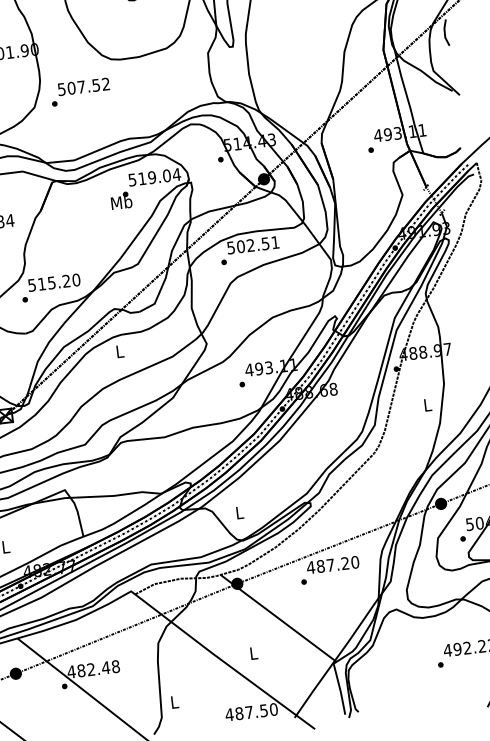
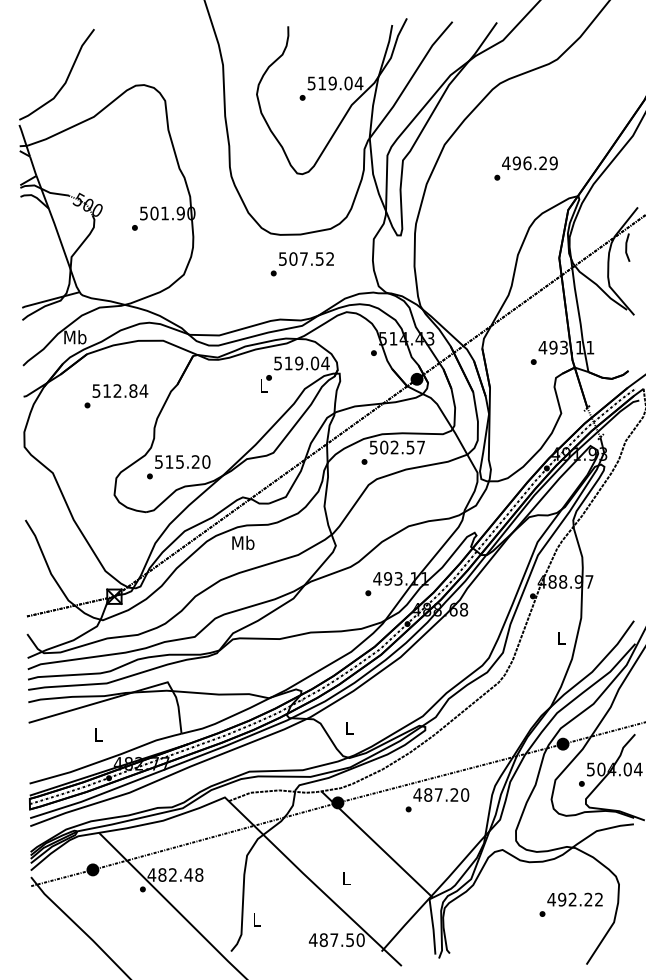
text: (79, 92) -> (301, 264), moved
text: (121, 202) -> (263, 385), Mb -> L
text: (274, 242) -> (420, 447), 502.51 -> 502.57
text: (120, 351) -> (243, 542), L -> Mb

